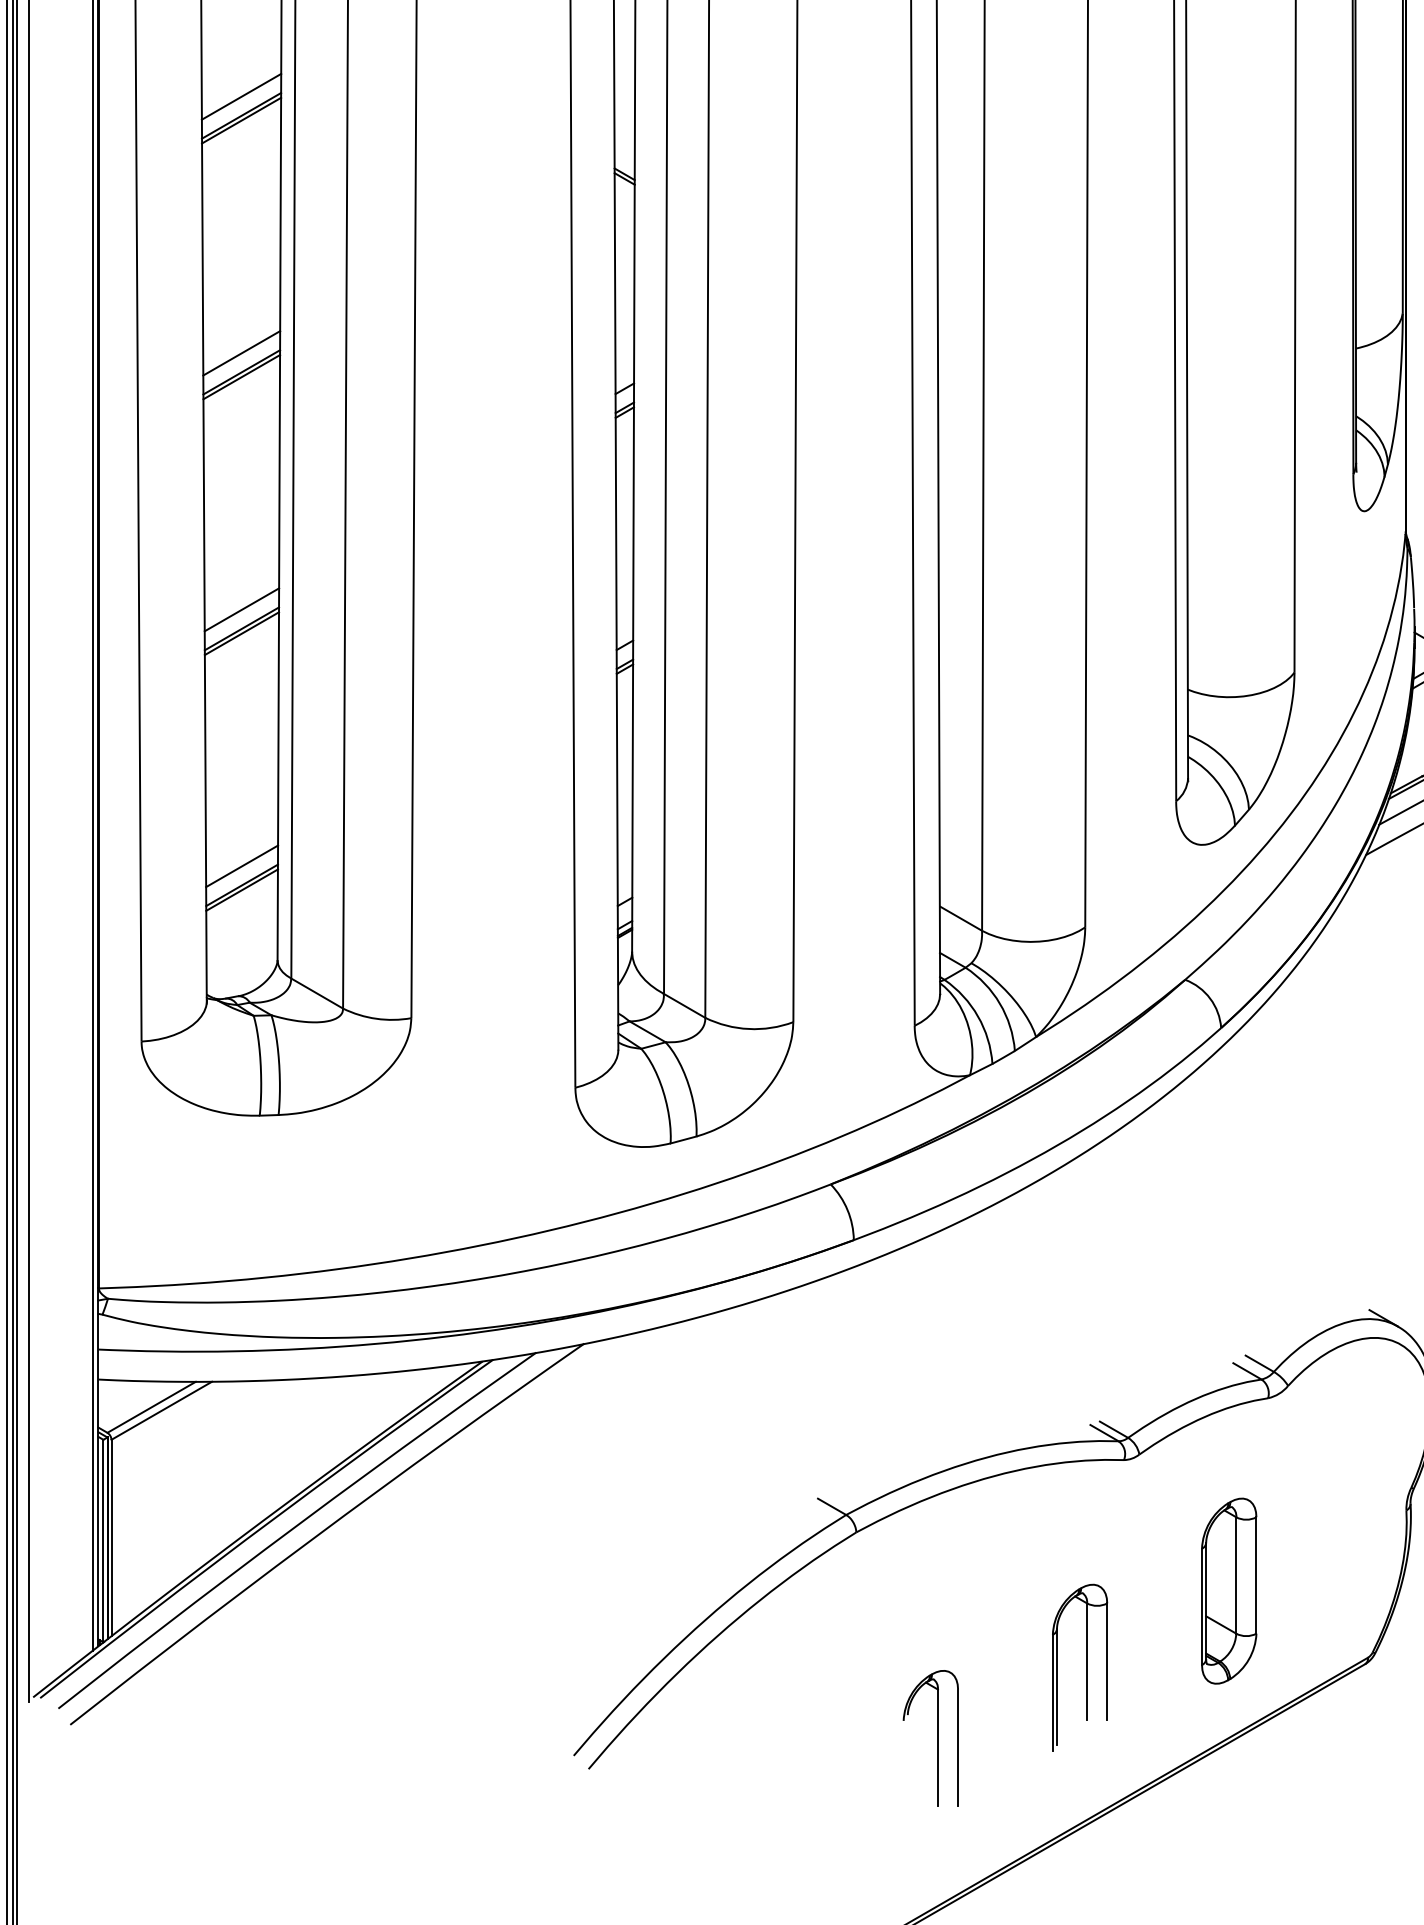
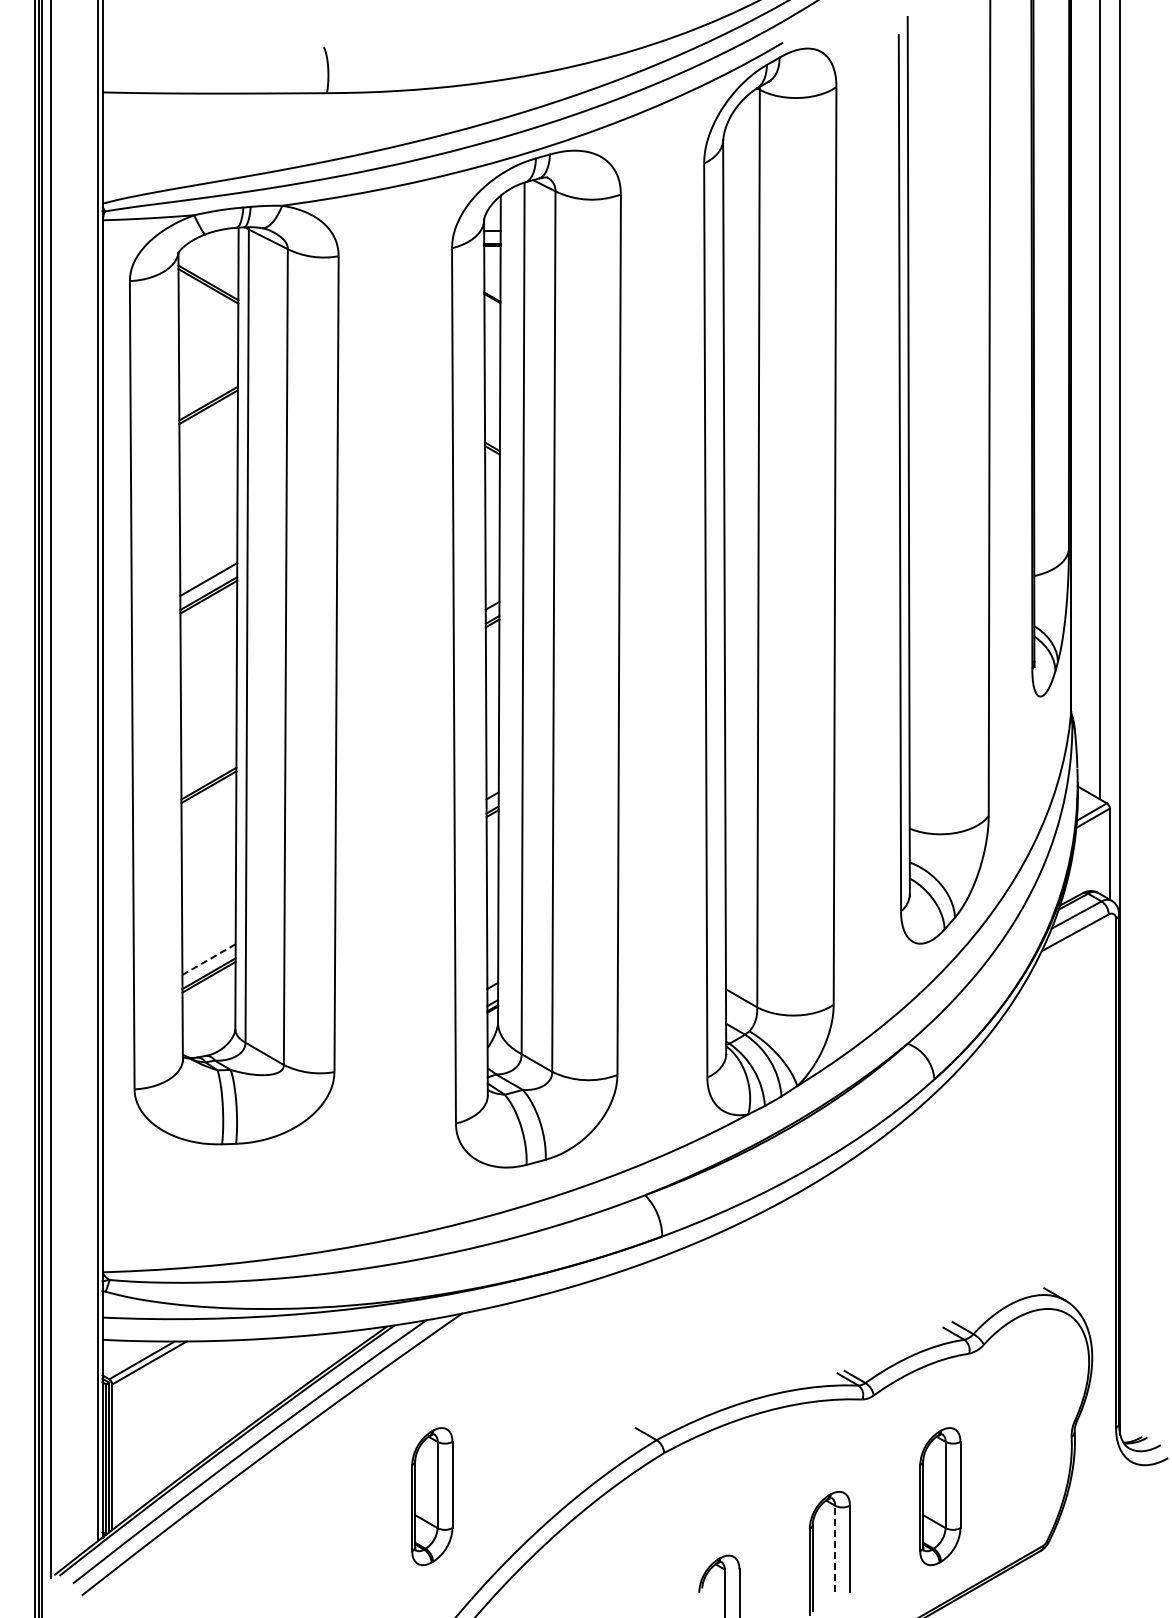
line: (241, 96) -> (208, 389), removed
line: (241, 609) -> (208, 769), removed
line: (242, 866) -> (209, 959), solid -> dashed
part: (543, 1591) -> (432, 1496), added
line: (1087, 1661) -> (835, 1548), solid -> dashed

